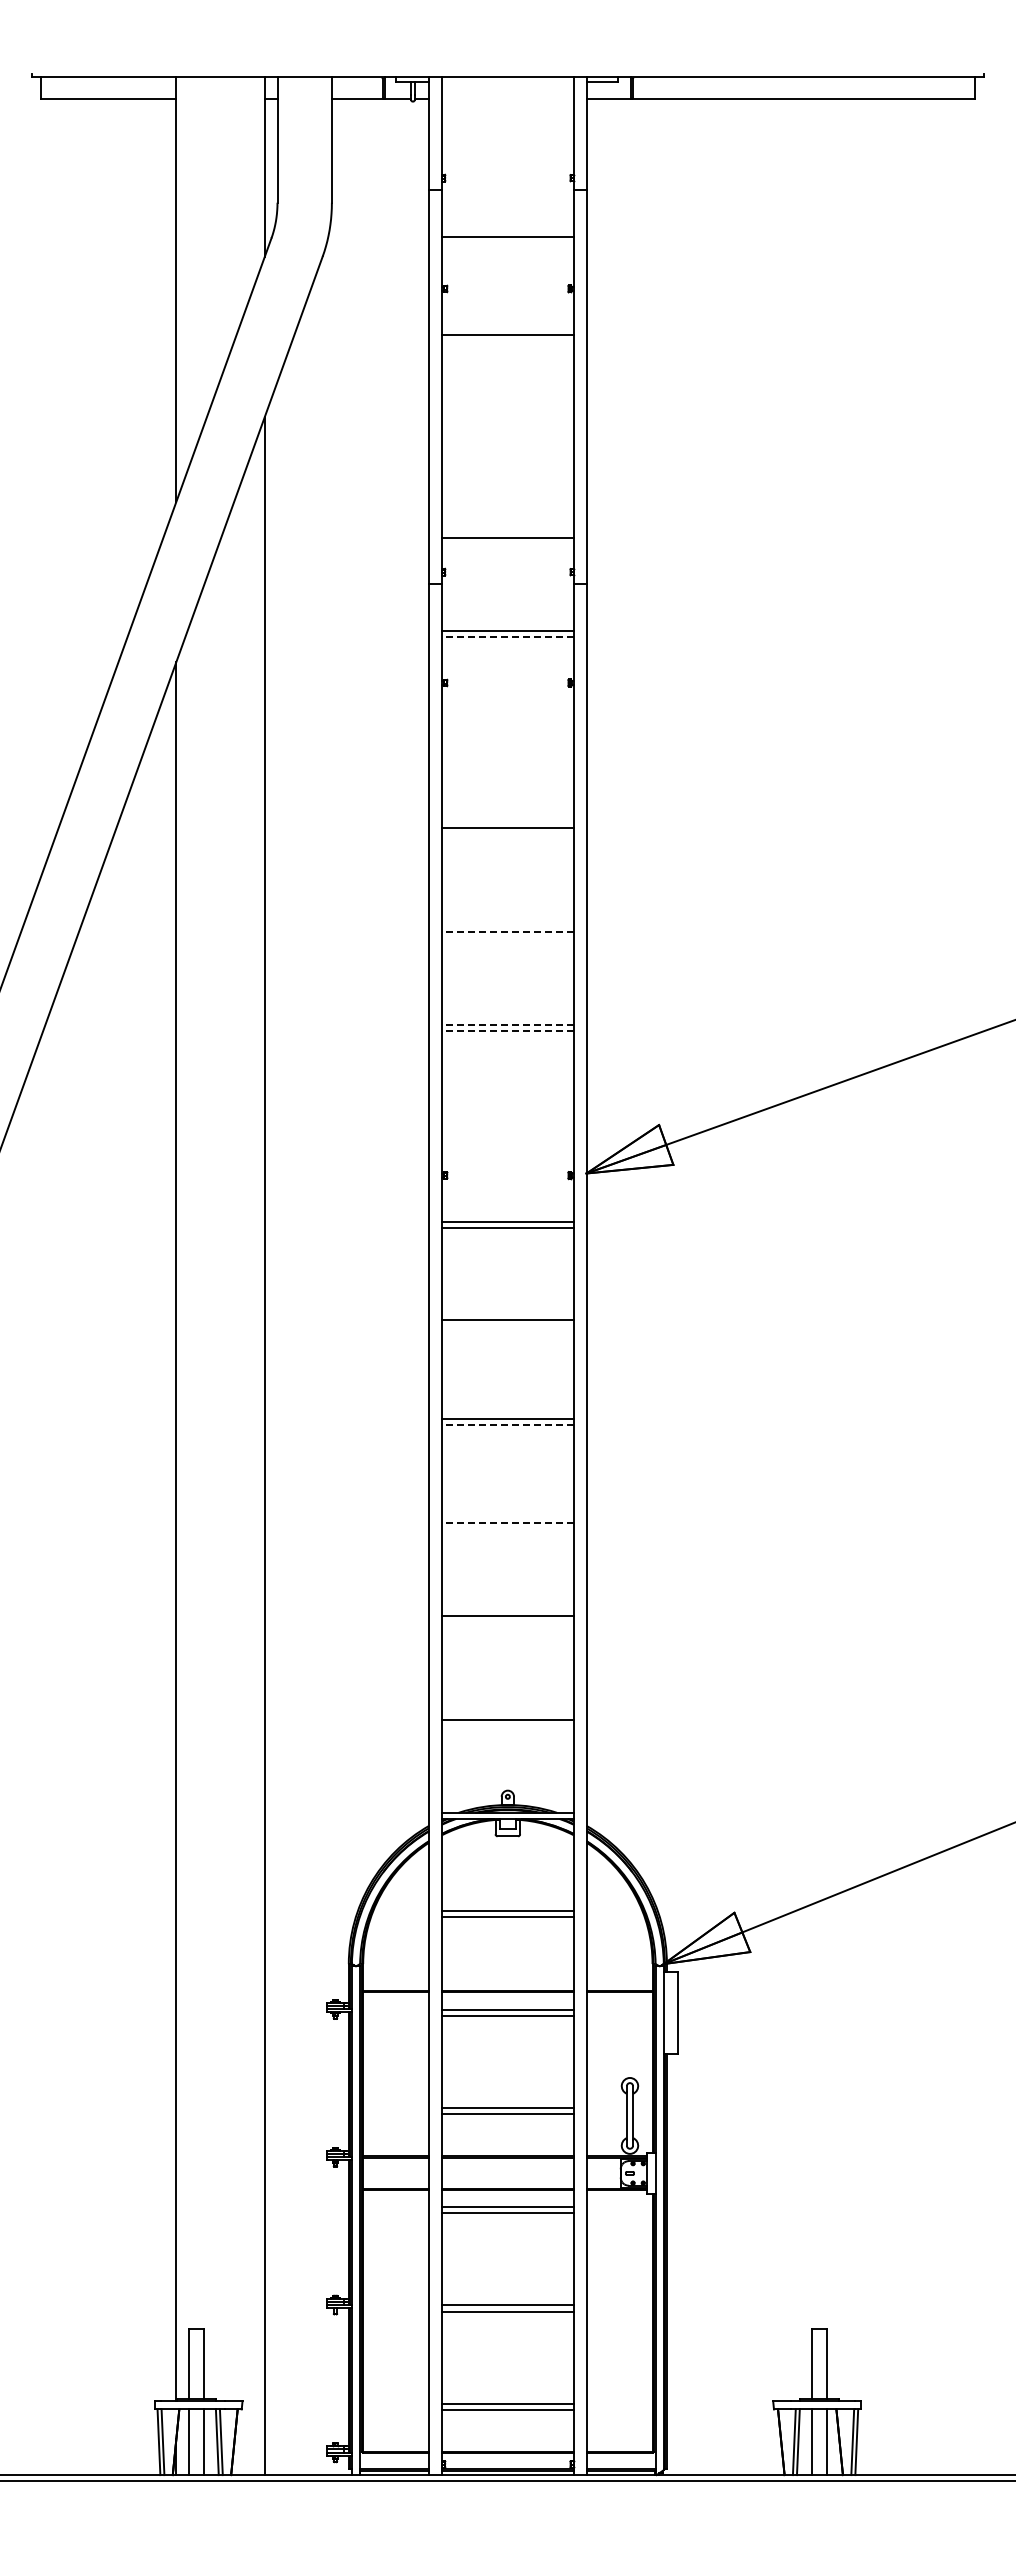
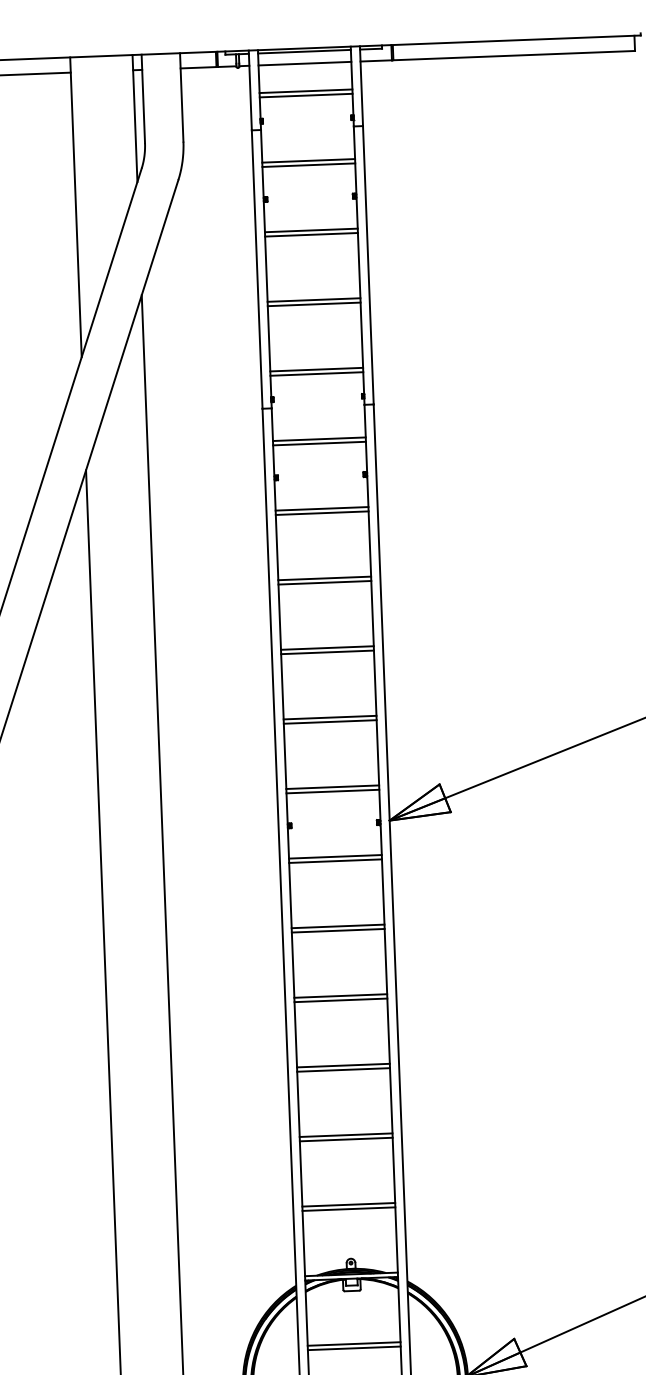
line: (507, 82) -> (304, 51), added
line: (507, 99) -> (304, 63), added
line: (507, 138) -> (305, 91), added
line: (507, 144) -> (305, 95), added
line: (507, 242) -> (308, 165), added
line: (507, 341) -> (311, 234), added
line: (507, 433) -> (313, 299), added
line: (507, 439) -> (313, 304), added
line: (507, 532) -> (316, 369), added
line: (507, 636) -> (319, 443), dashed -> solid
line: (507, 729) -> (321, 509), added
line: (507, 735) -> (321, 513), added
line: (507, 833) -> (324, 582), added
line: (507, 926) -> (327, 648), added
line: (507, 932) -> (327, 652), dashed -> solid
line: (507, 1024) -> (329, 717), dashed -> solid
line: (507, 1030) -> (329, 721), dashed -> solid
line: (507, 1123) -> (332, 787), added
line: (507, 1129) -> (332, 791), added
line: (507, 1326) -> (338, 930), added
line: (507, 1424) -> (340, 1000), dashed -> solid
line: (507, 1517) -> (343, 1065), added
line: (507, 1523) -> (343, 1070), dashed -> solid
line: (507, 1621) -> (346, 1139), added
line: (507, 1714) -> (348, 1204), added

